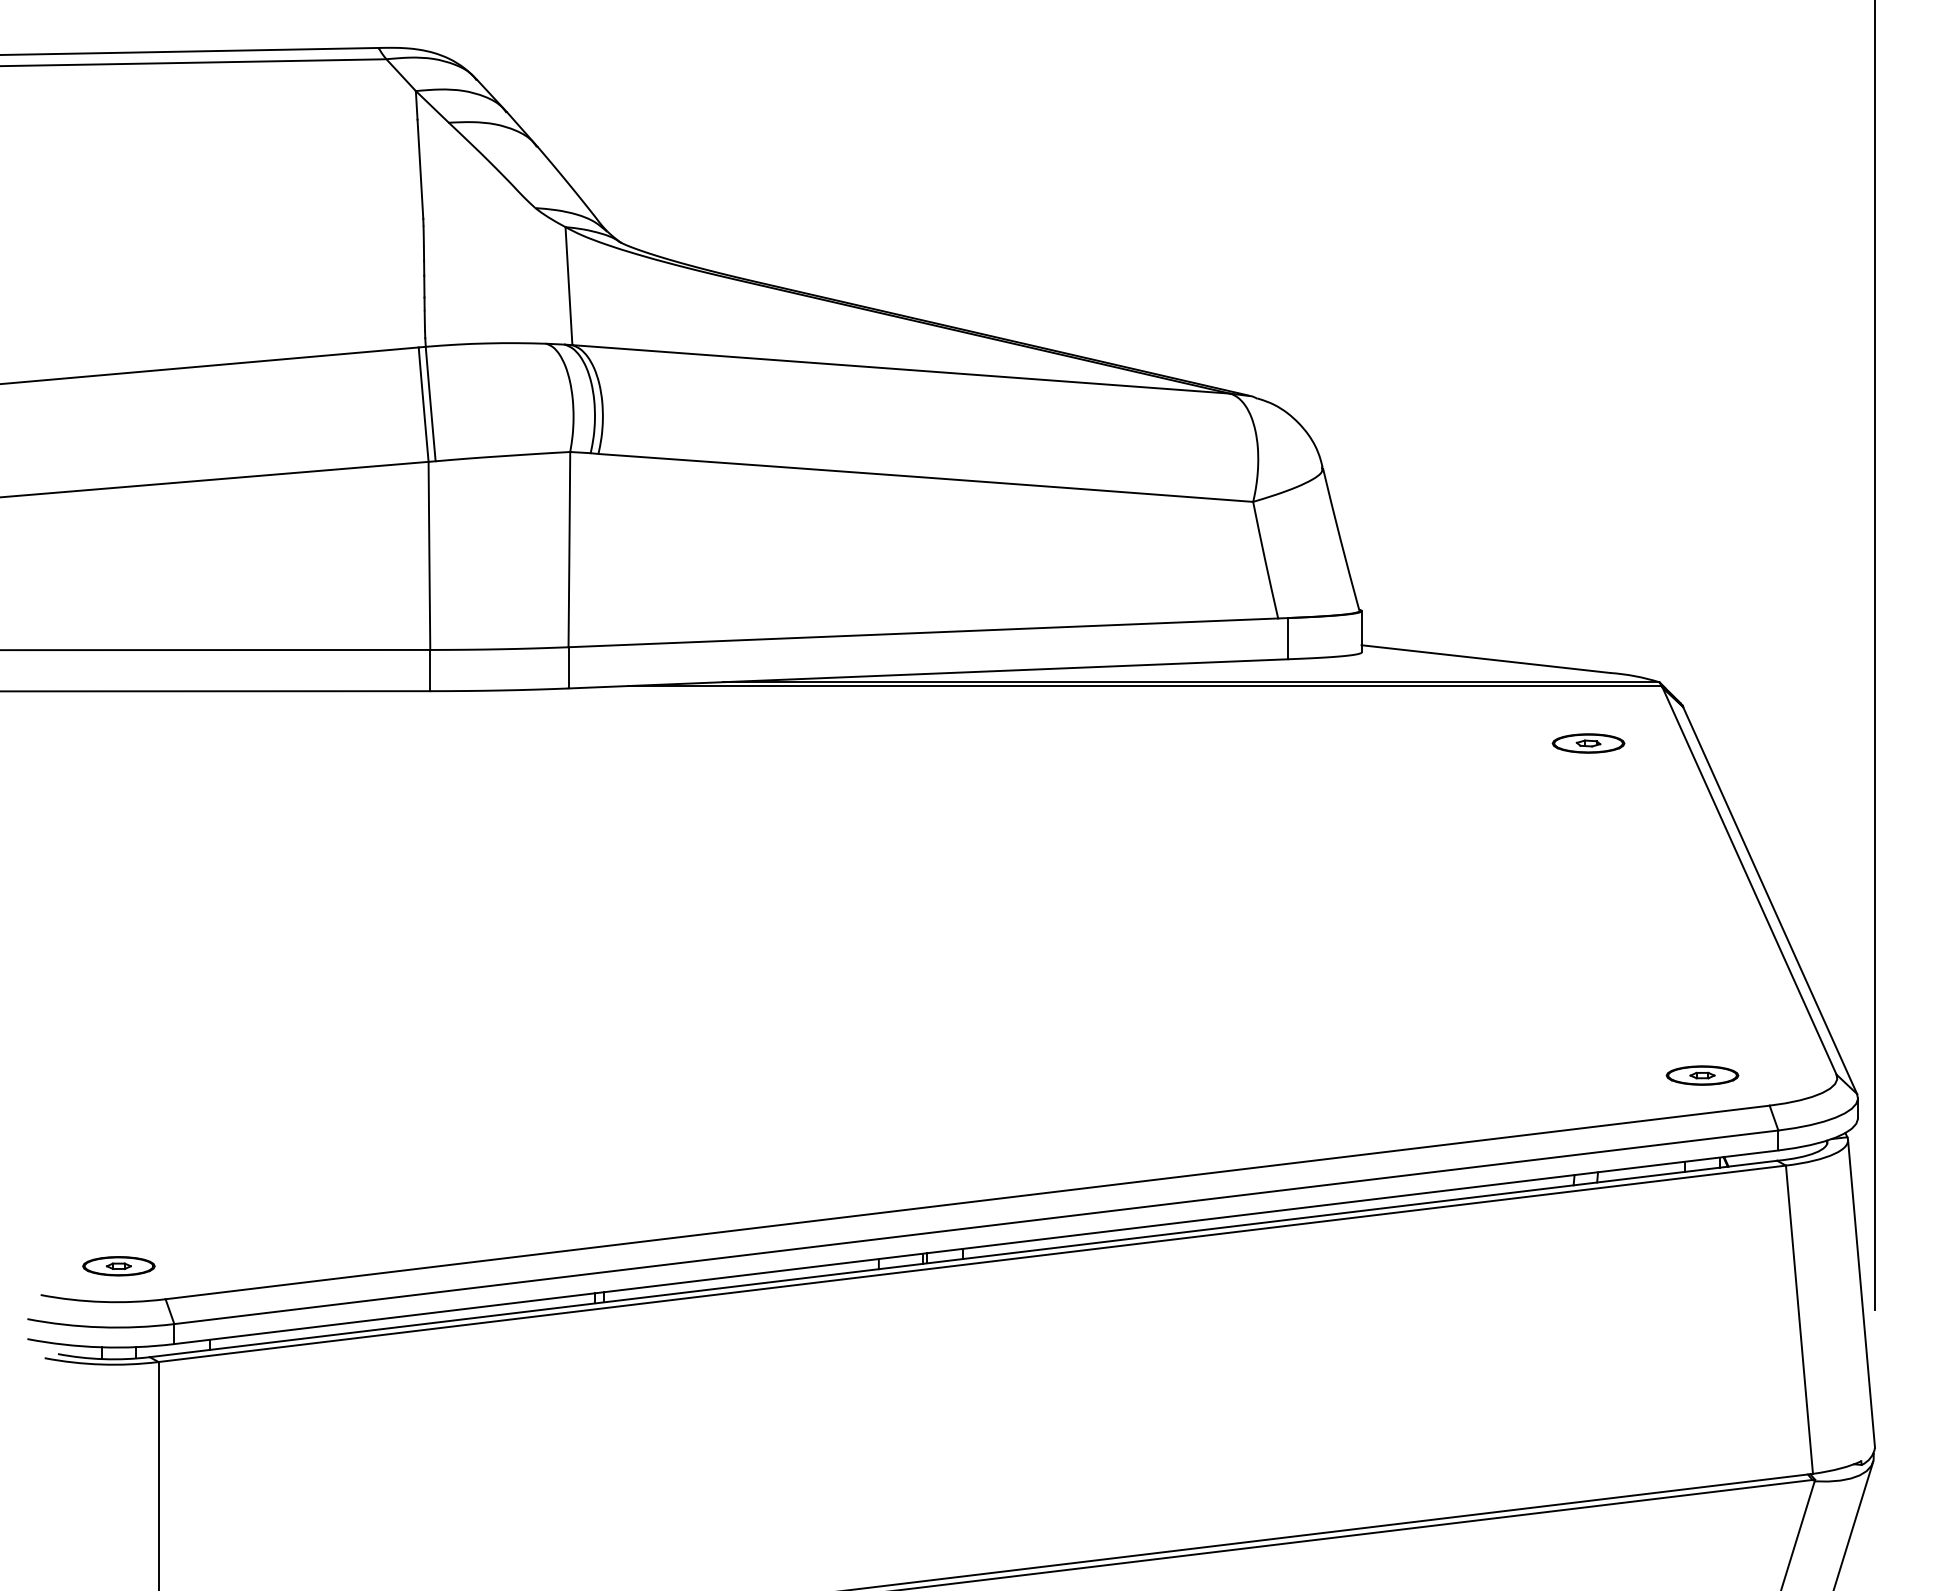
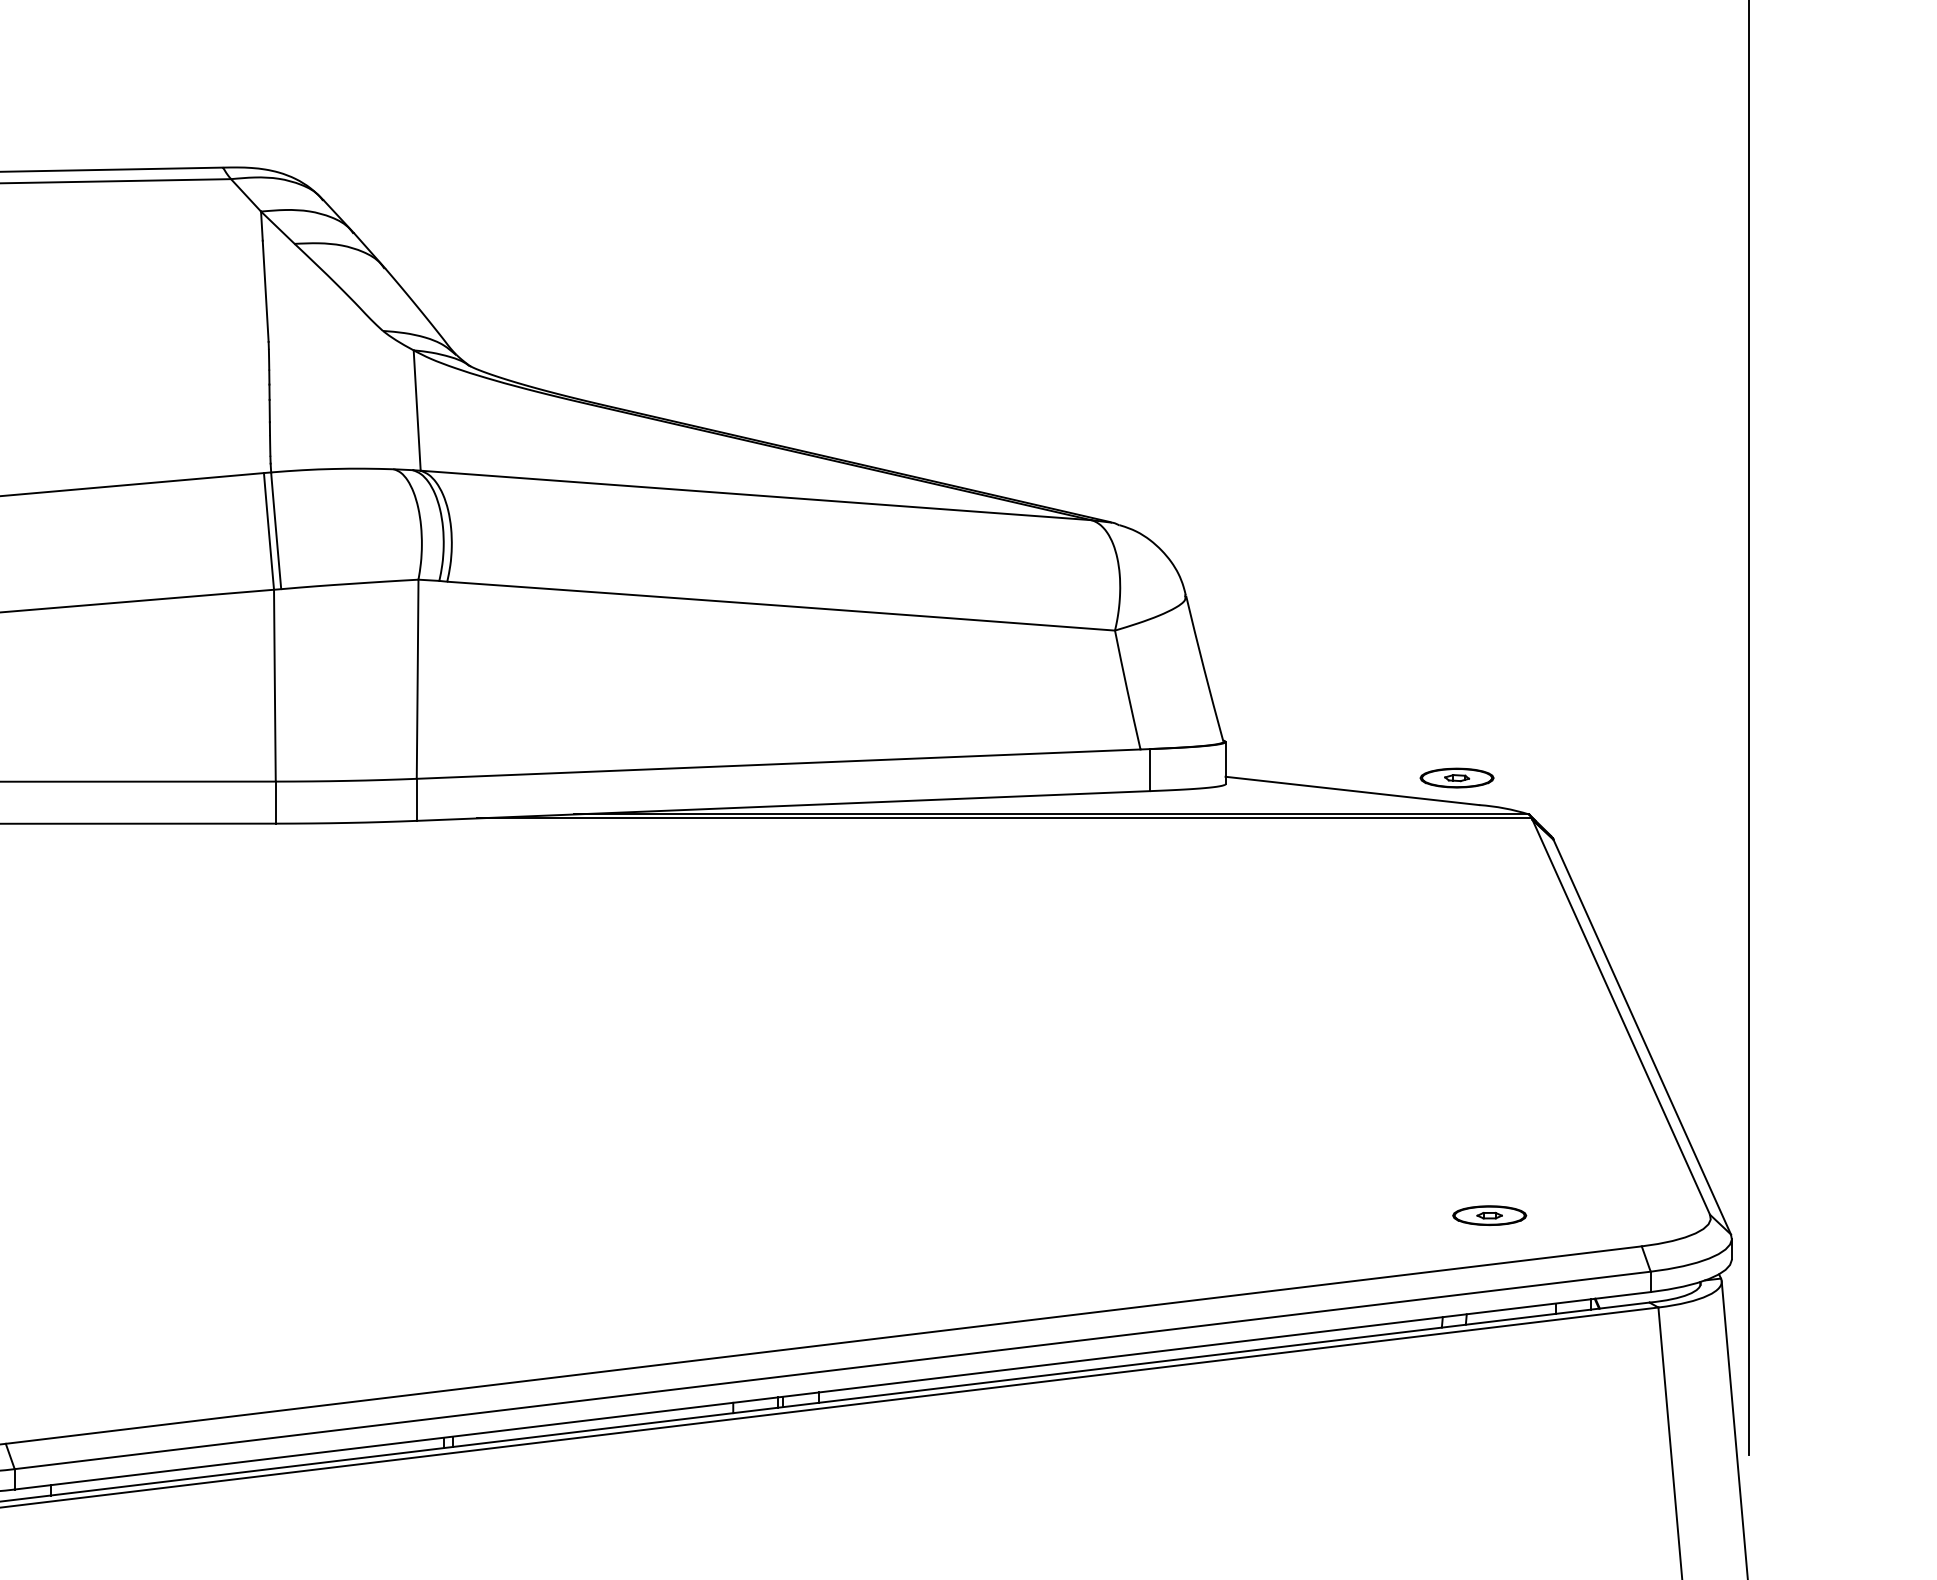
part: (1588, 743) -> (1457, 778), moved
part: (1702, 1075) -> (1489, 1215), moved

